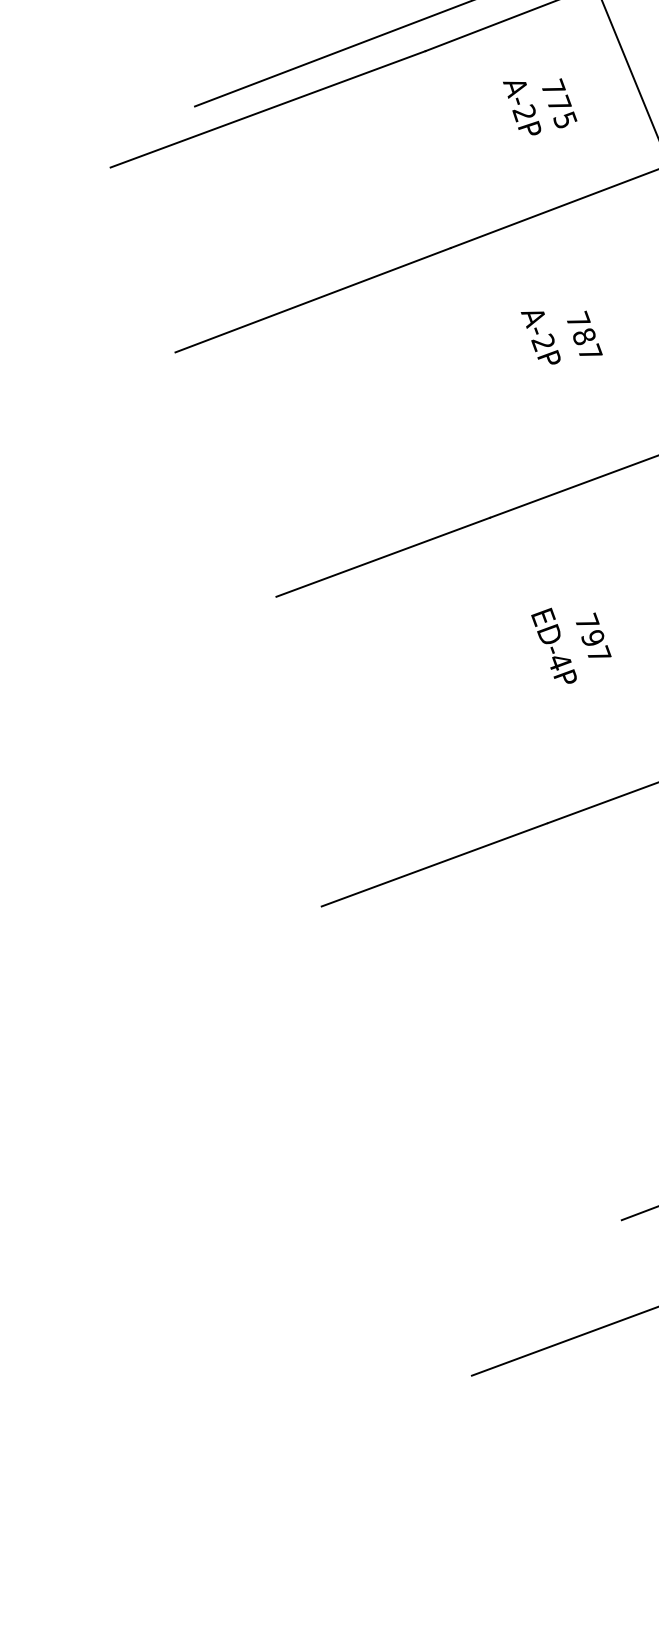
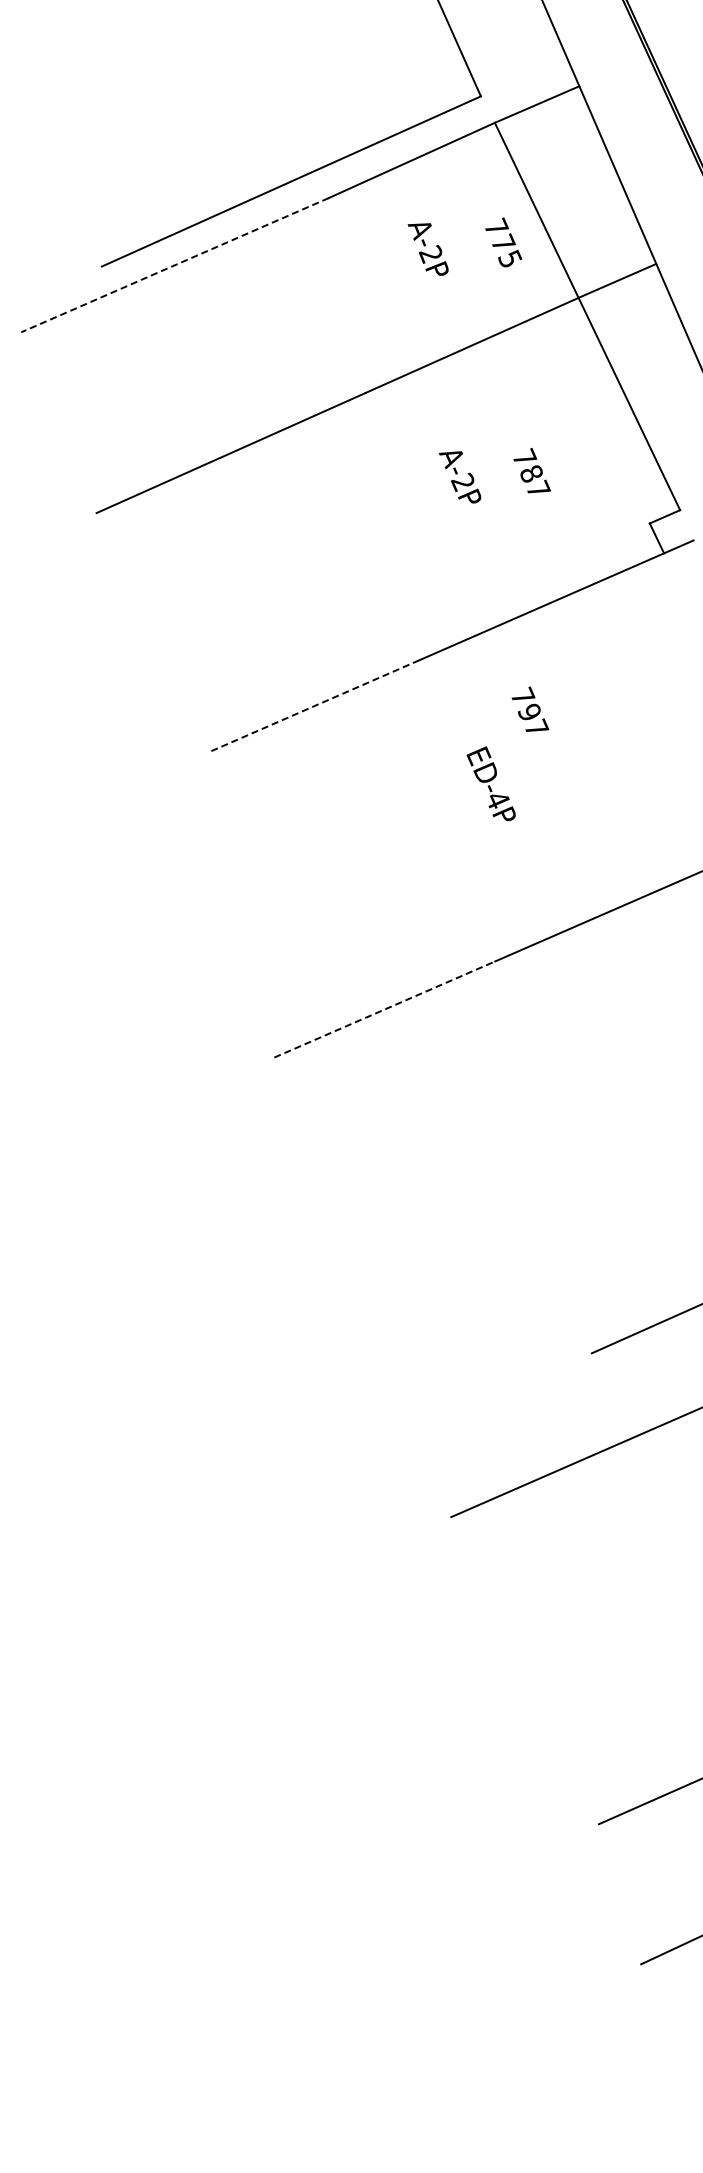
text: (559, 103) -> (503, 242), moved
line: (268, 109) -> (175, 265), solid -> dashed
text: (584, 333) -> (531, 470), moved
line: (383, 557) -> (315, 705), solid -> dashed
text: (594, 634) -> (530, 708), moved
line: (434, 864) -> (384, 1009), solid -> dashed

